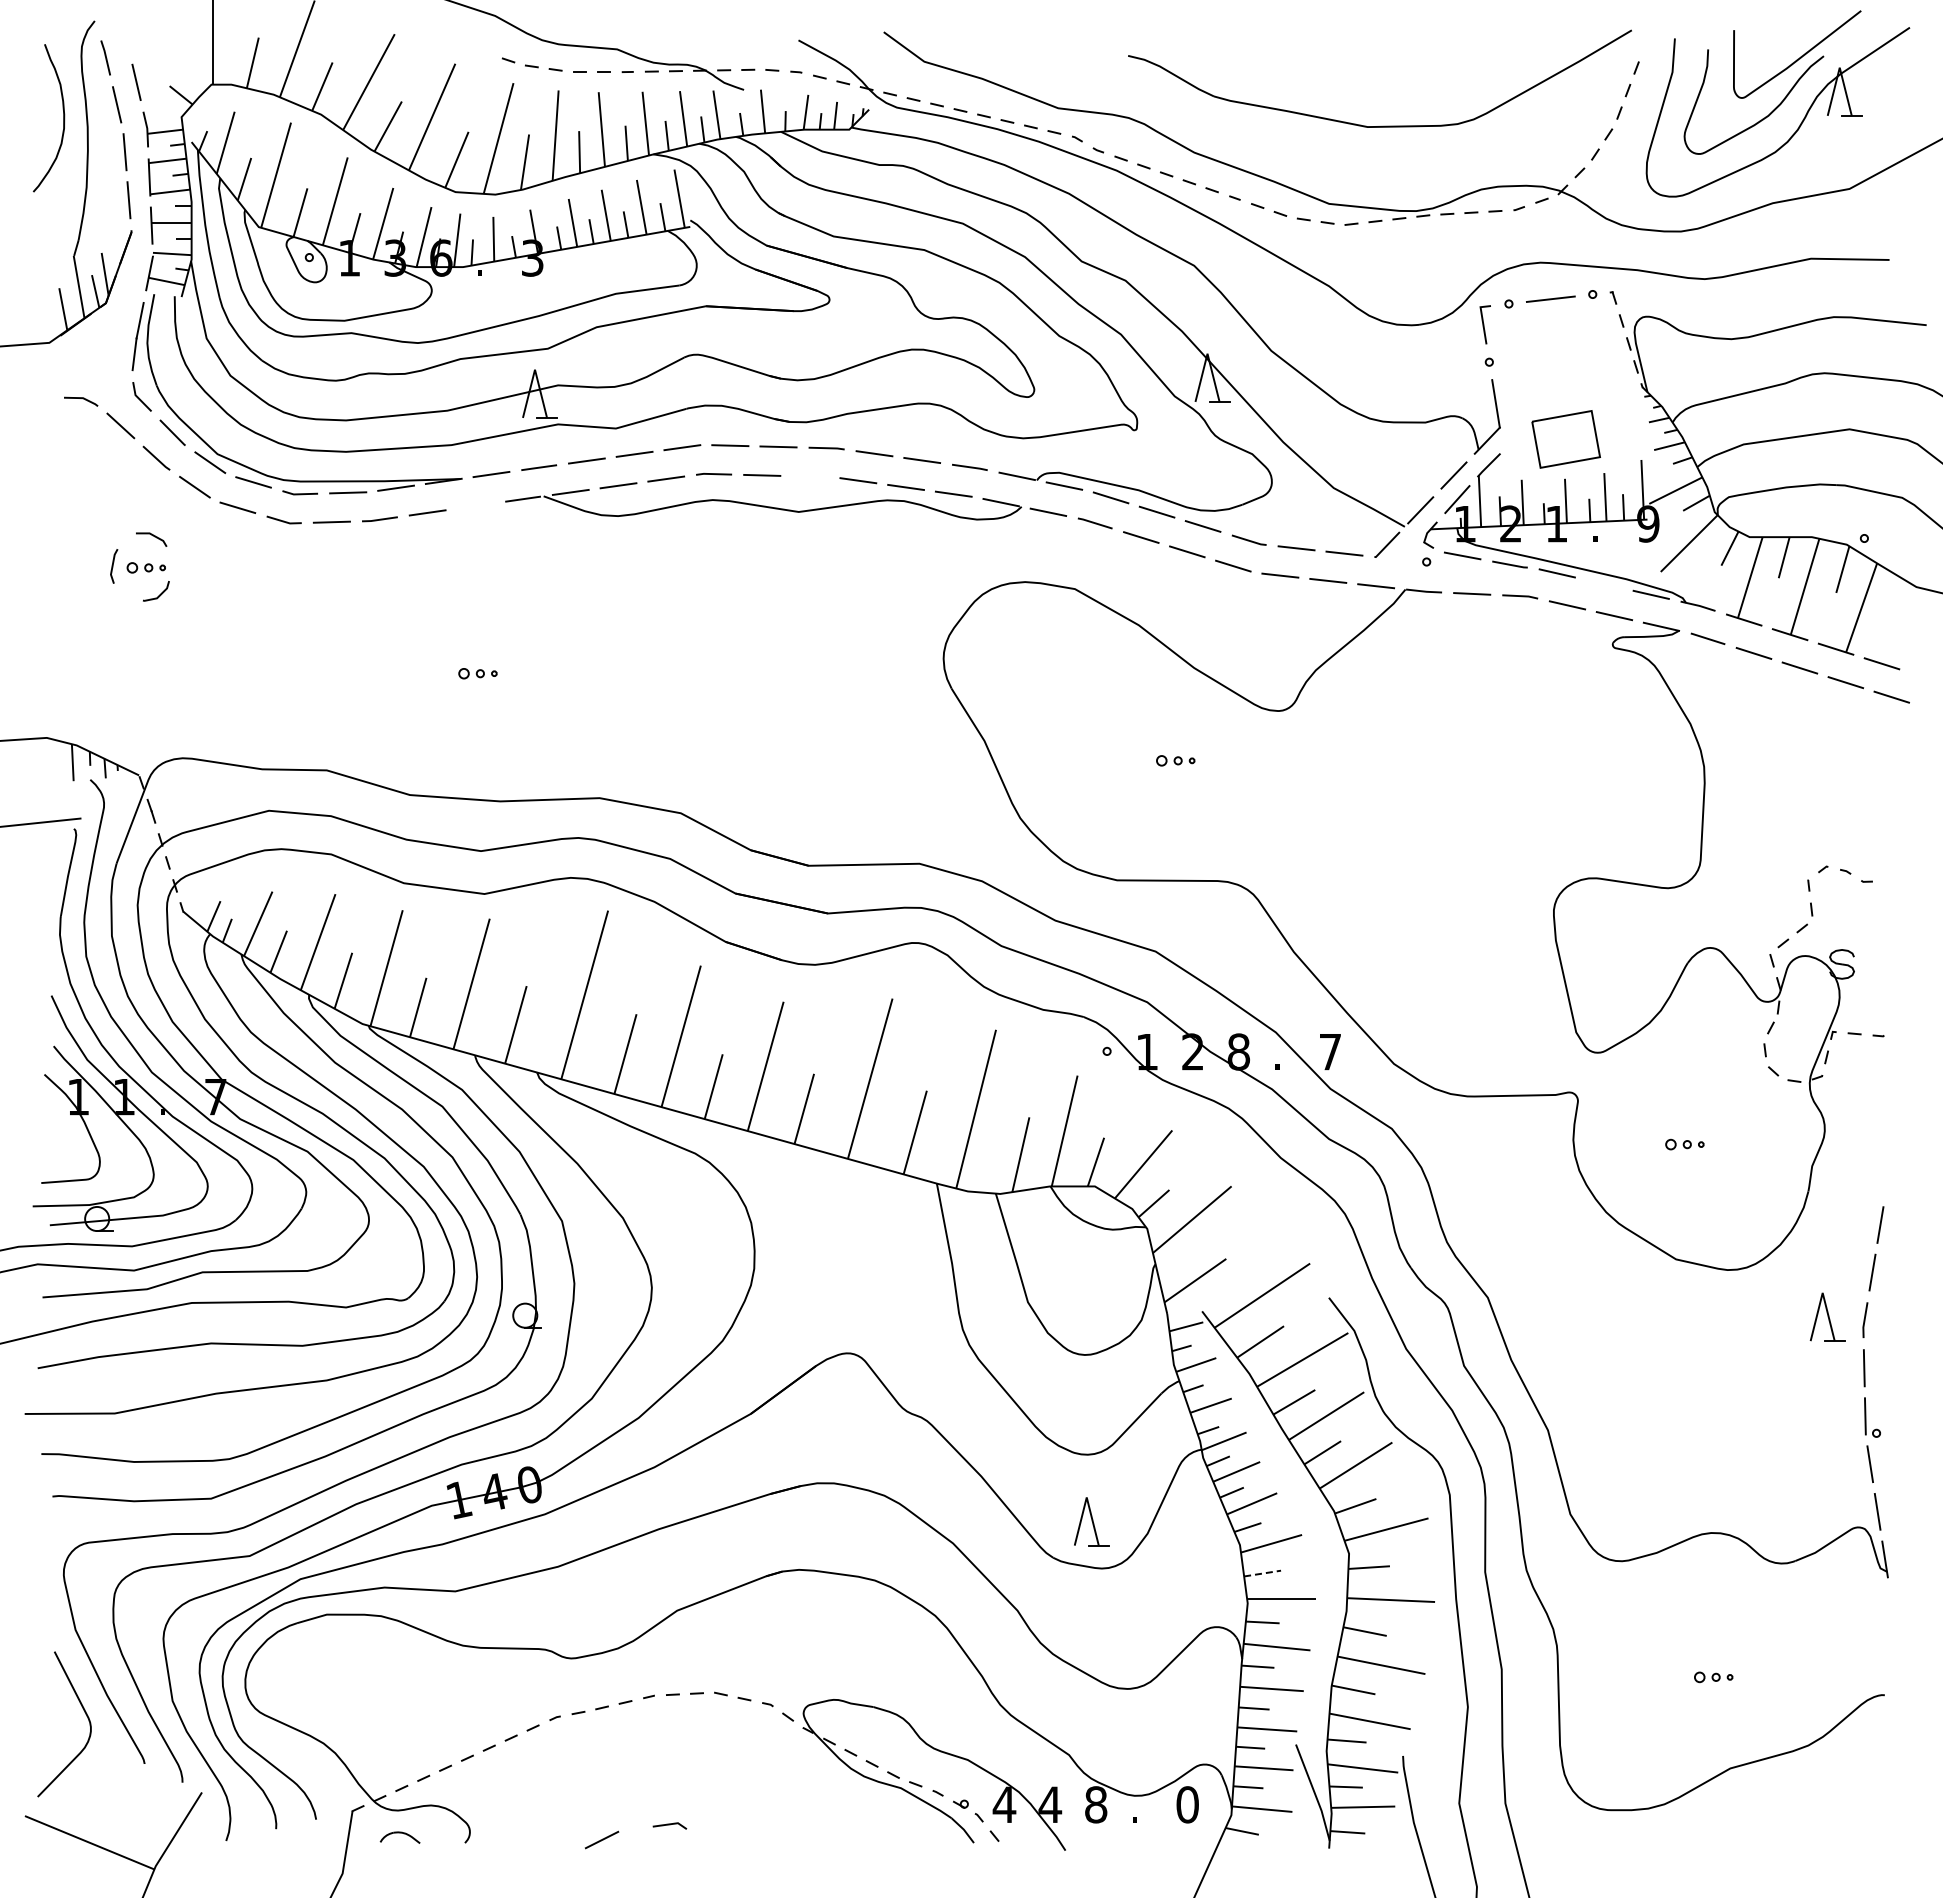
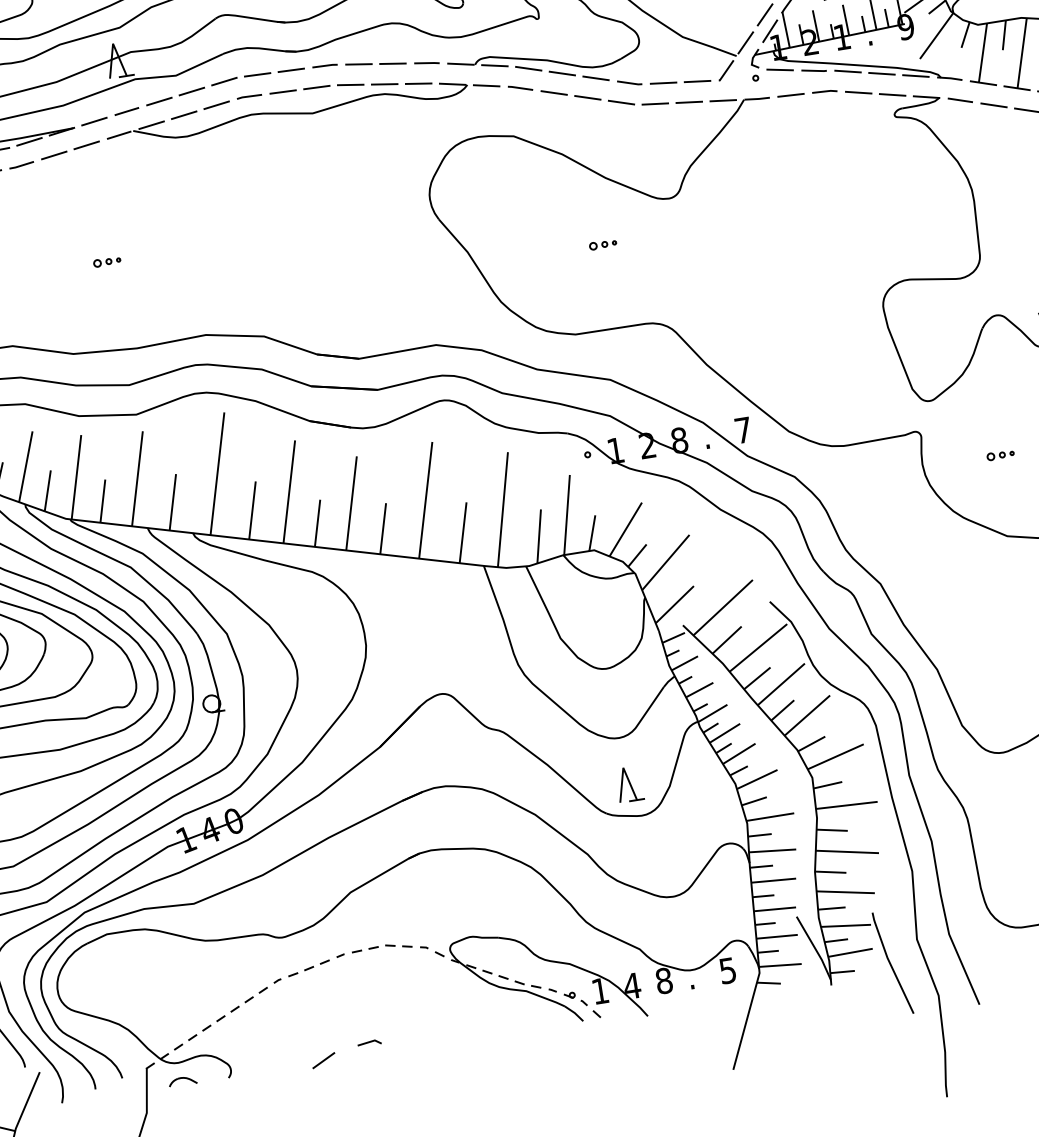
line: (810, 476) -> (316, 87), added
line: (475, 505) -> (86, 144), added
line: (1603, 584) -> (881, 74), added
line: (1262, 1573) -> (754, 801), dashed -> solid
text: (1004, 1804) -> (600, 990), 4 -> 1
text: (1187, 1804) -> (727, 970), 0 -> 5

